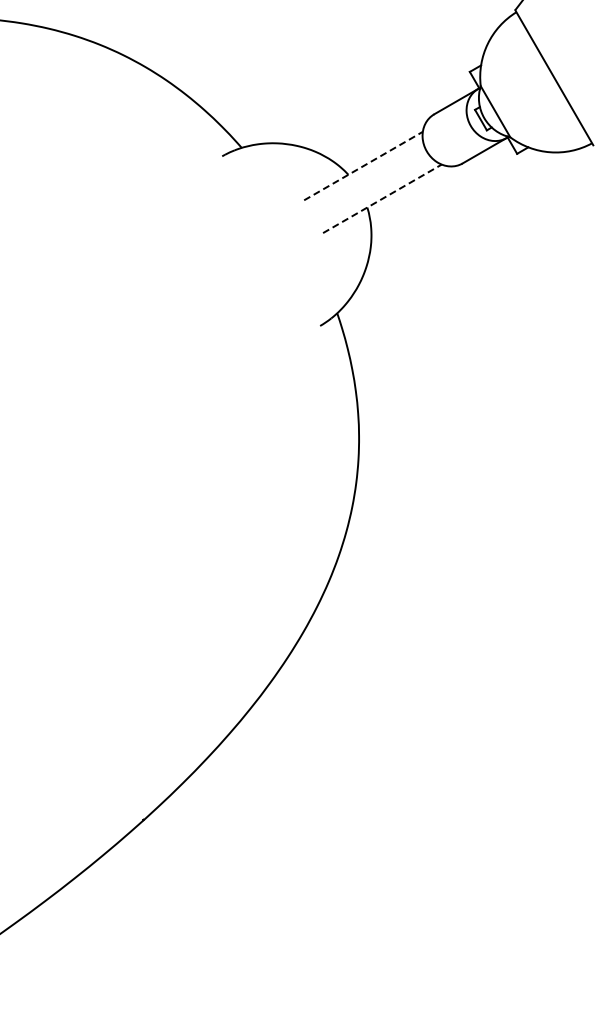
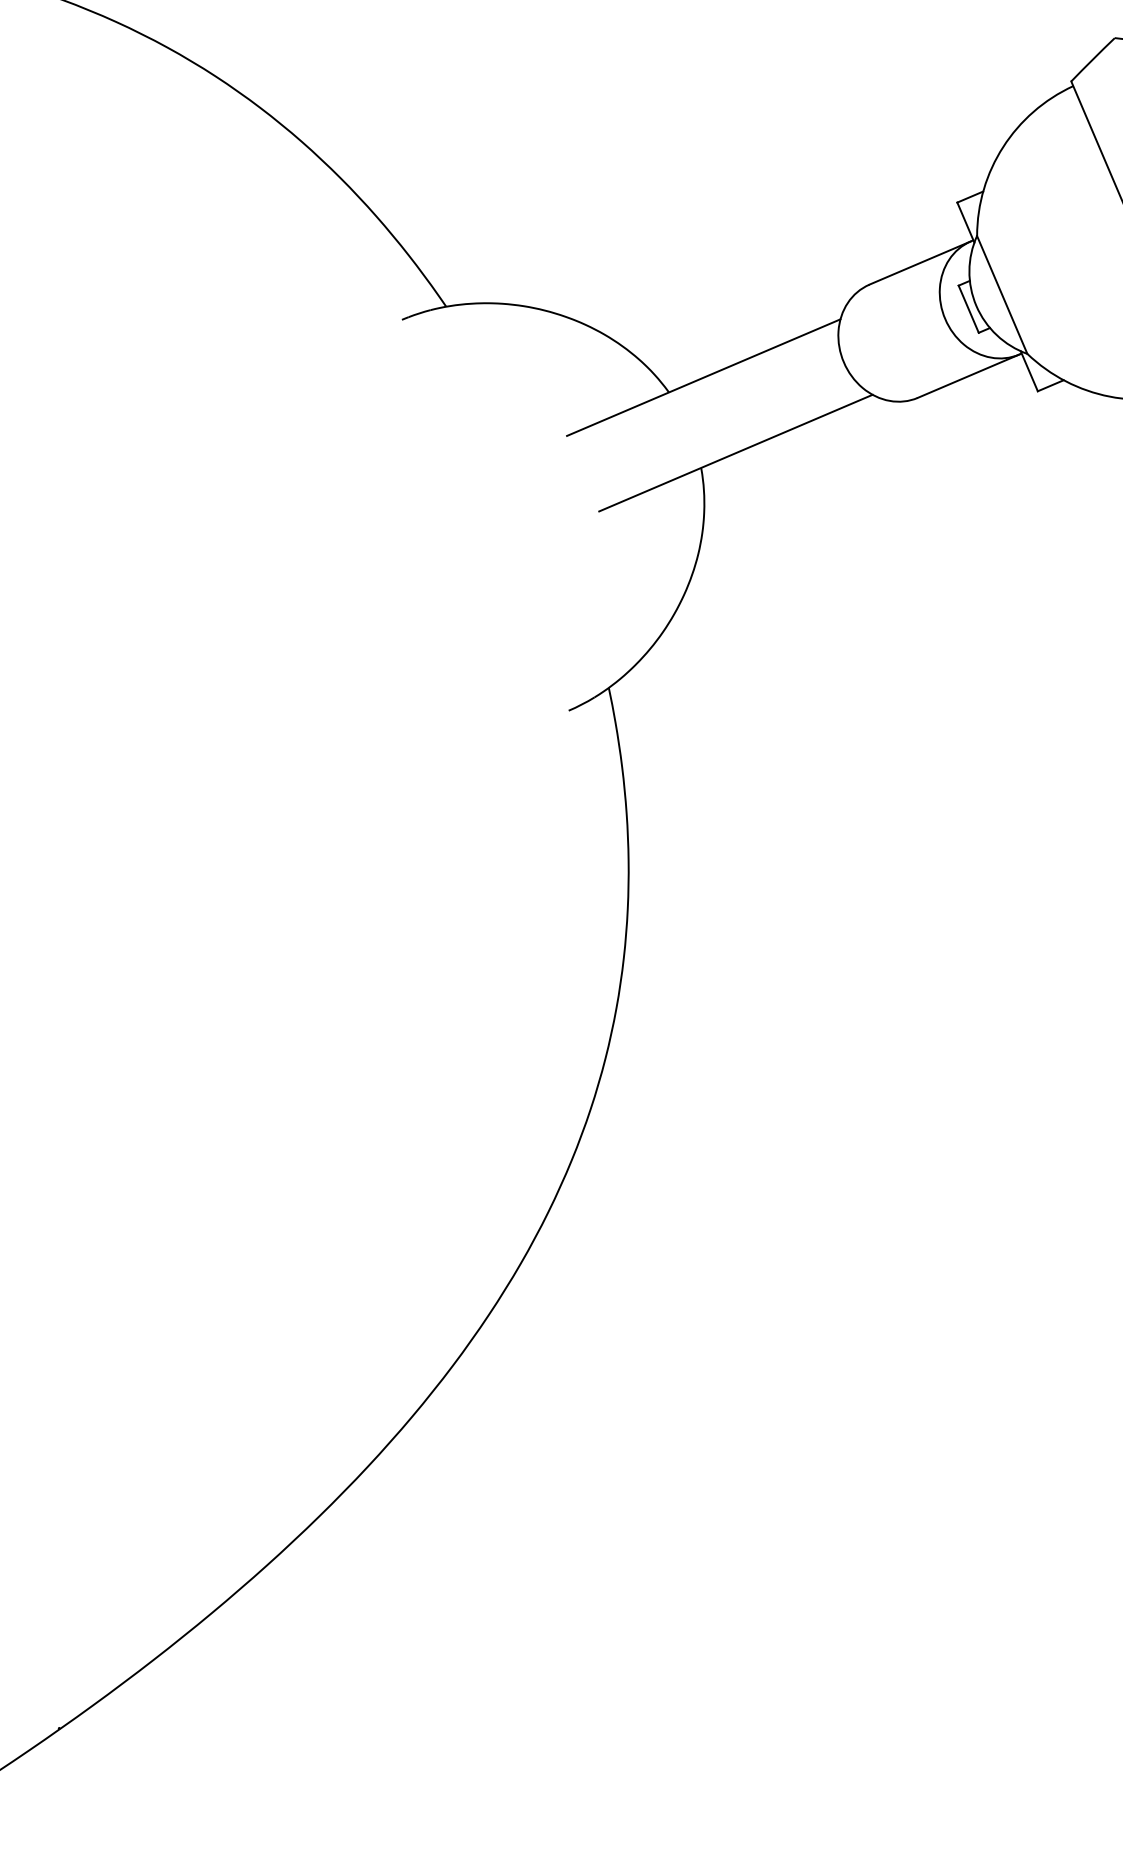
line: (363, 166) -> (703, 378), dashed -> solid
line: (382, 198) -> (736, 452), dashed -> solid

